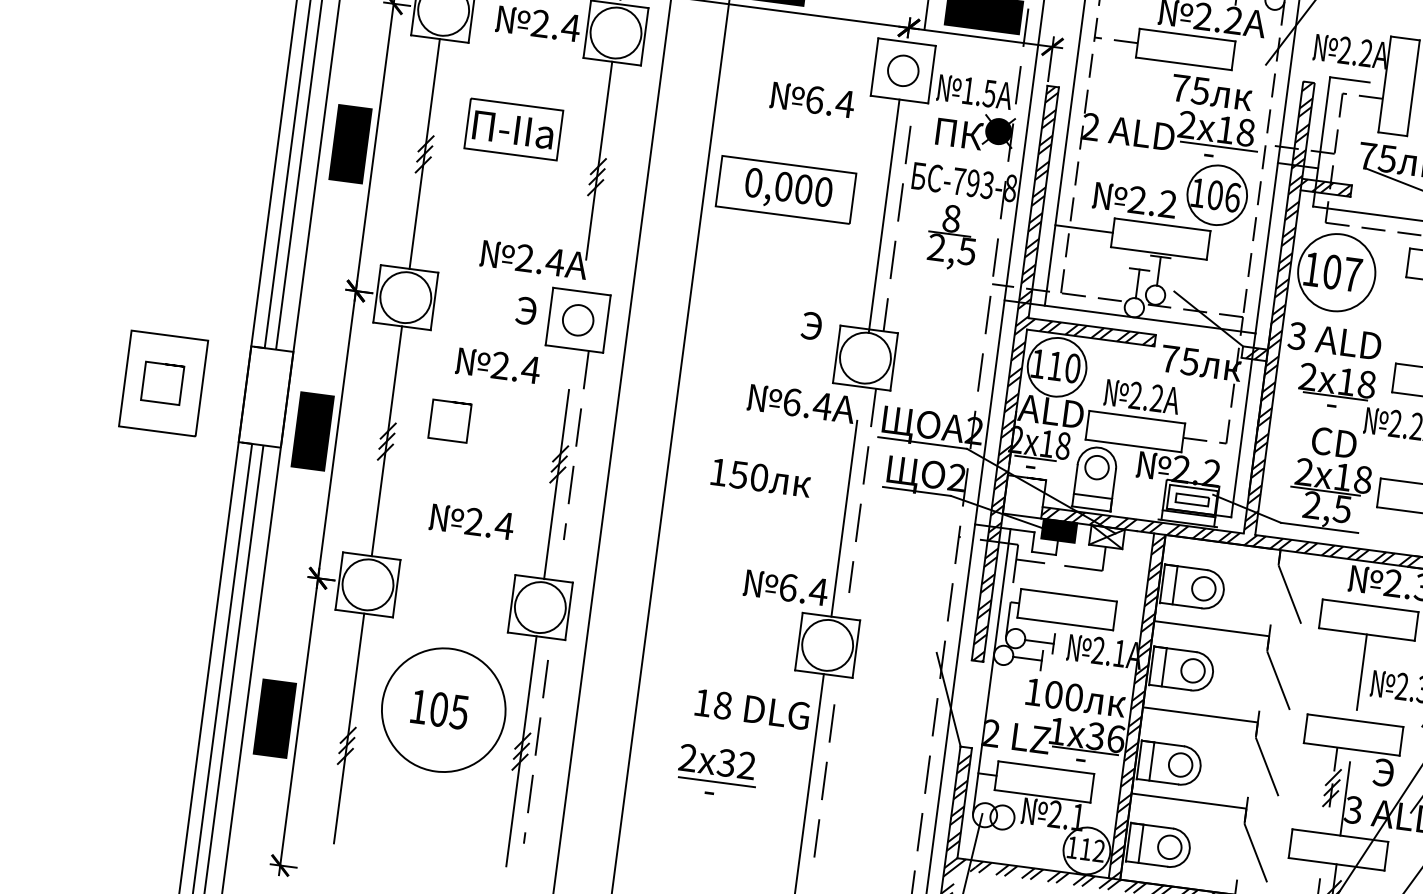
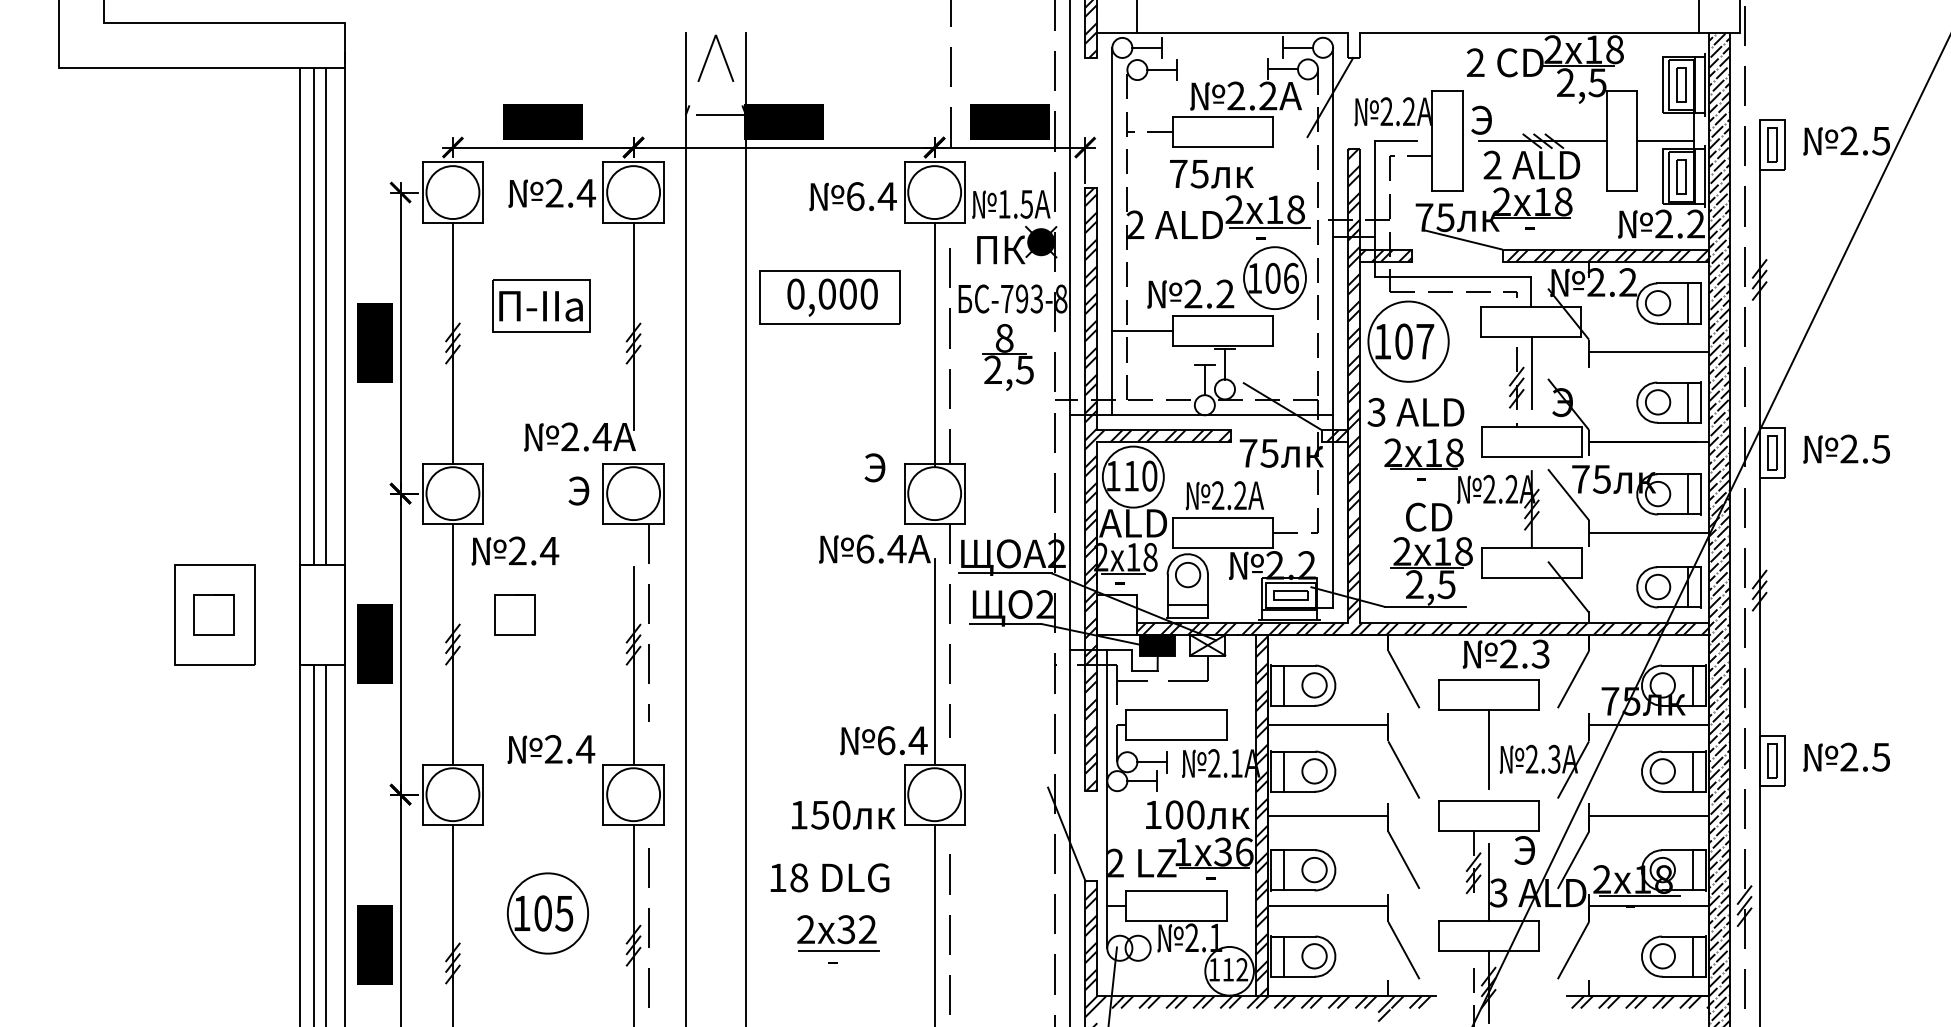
circle: (903, 70) -> (934, 192), size x1.67
text: (1211, 92) -> (1211, 174), moved
text: (811, 99) -> (852, 196), moved
part: (785, 190) -> (829, 297), moved
circle: (578, 320) -> (633, 493), size x1.67
text: (498, 365) -> (515, 550), moved
text: (761, 477) -> (843, 814), moved
text: (471, 521) -> (551, 749), moved
text: (752, 709) -> (829, 877), moved
circle: (443, 710) -> (547, 913), size x0.62

